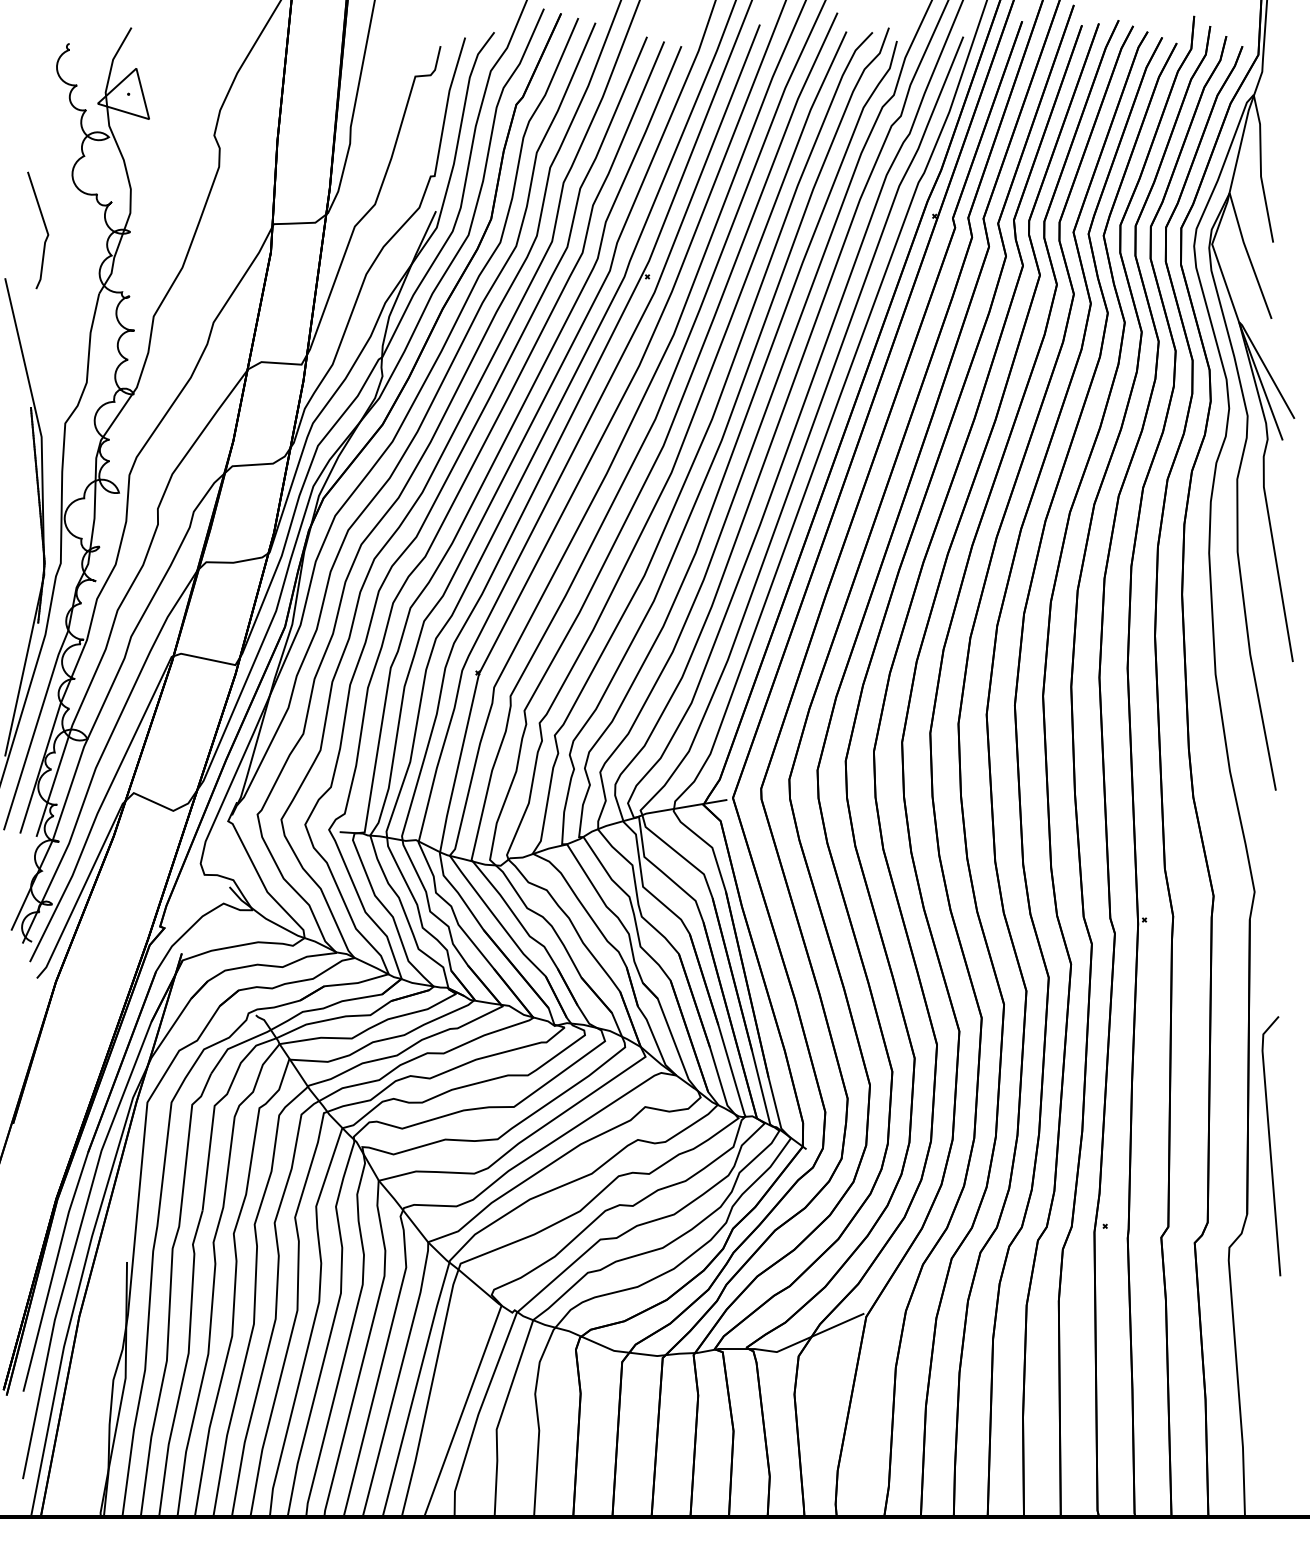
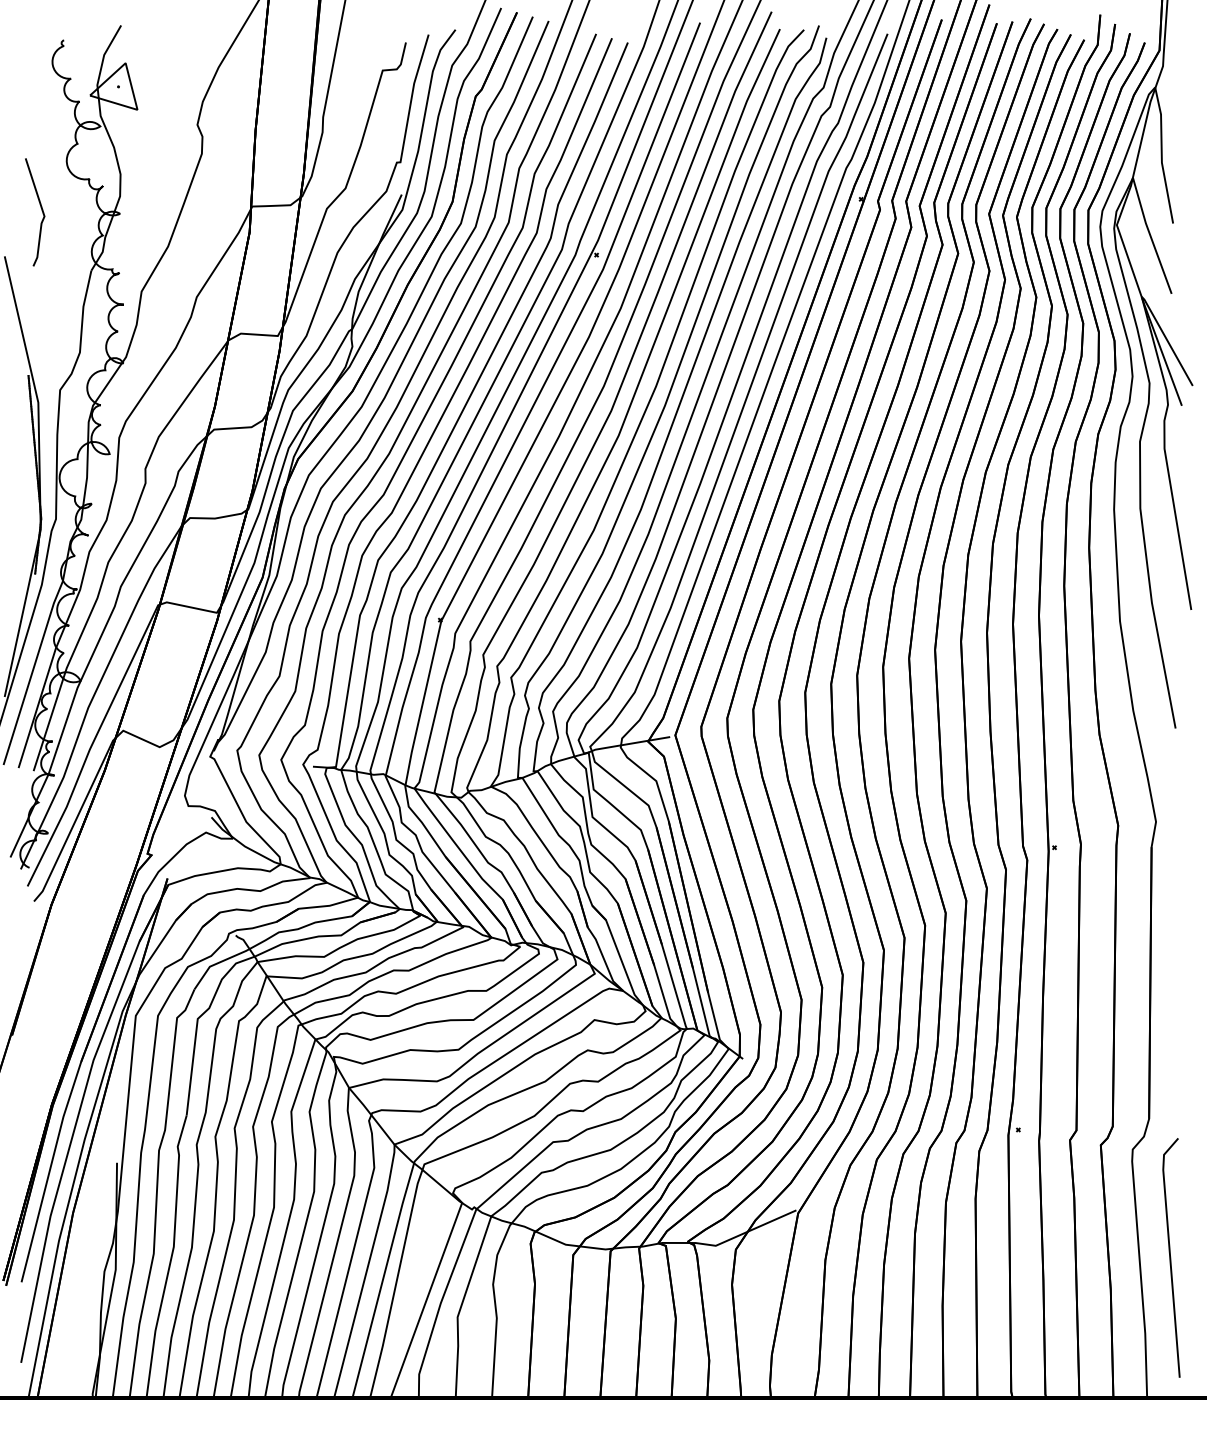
line: (1270, 1146) -> (1170, 1258), moved

